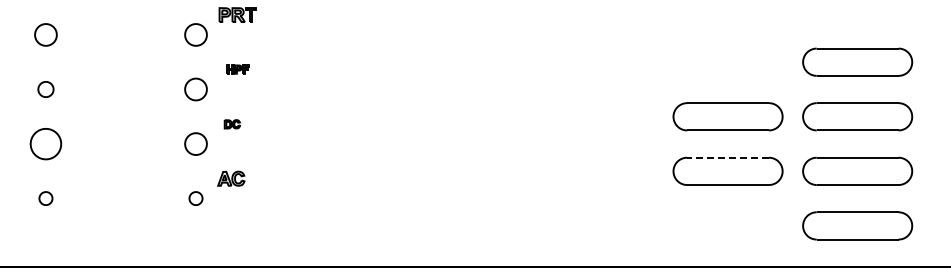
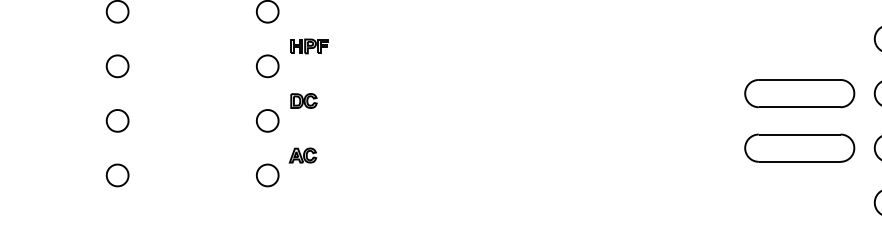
part: (237, 69) -> (309, 46), size x1.67
part: (45, 89) -> (117, 66), size x1.43
part: (232, 124) -> (304, 101), size x1.67
part: (45, 143) -> (117, 120), size x0.71
line: (728, 157) -> (800, 134), dashed -> solid
part: (45, 198) -> (117, 175), size x1.67
part: (195, 198) -> (267, 175), size x1.67

